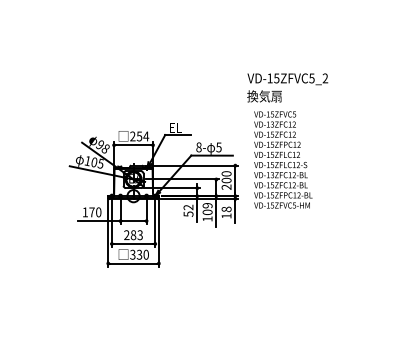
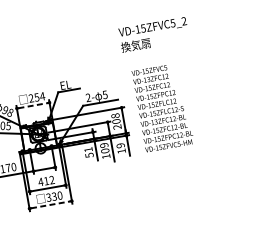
line: (133, 145) -> (33, 105), solid -> dashed
text: (198, 147) -> (88, 97), 8- -> 2-
text: (283, 159) -> (163, 107), moved
text: (227, 173) -> (116, 115), 200 -> 208
text: (188, 207) -> (88, 149), 52 -> 51
text: (226, 209) -> (120, 145), 18 -> 19
text: (132, 235) -> (45, 181), 283 -> 412
line: (134, 263) -> (51, 204), solid -> dashed

